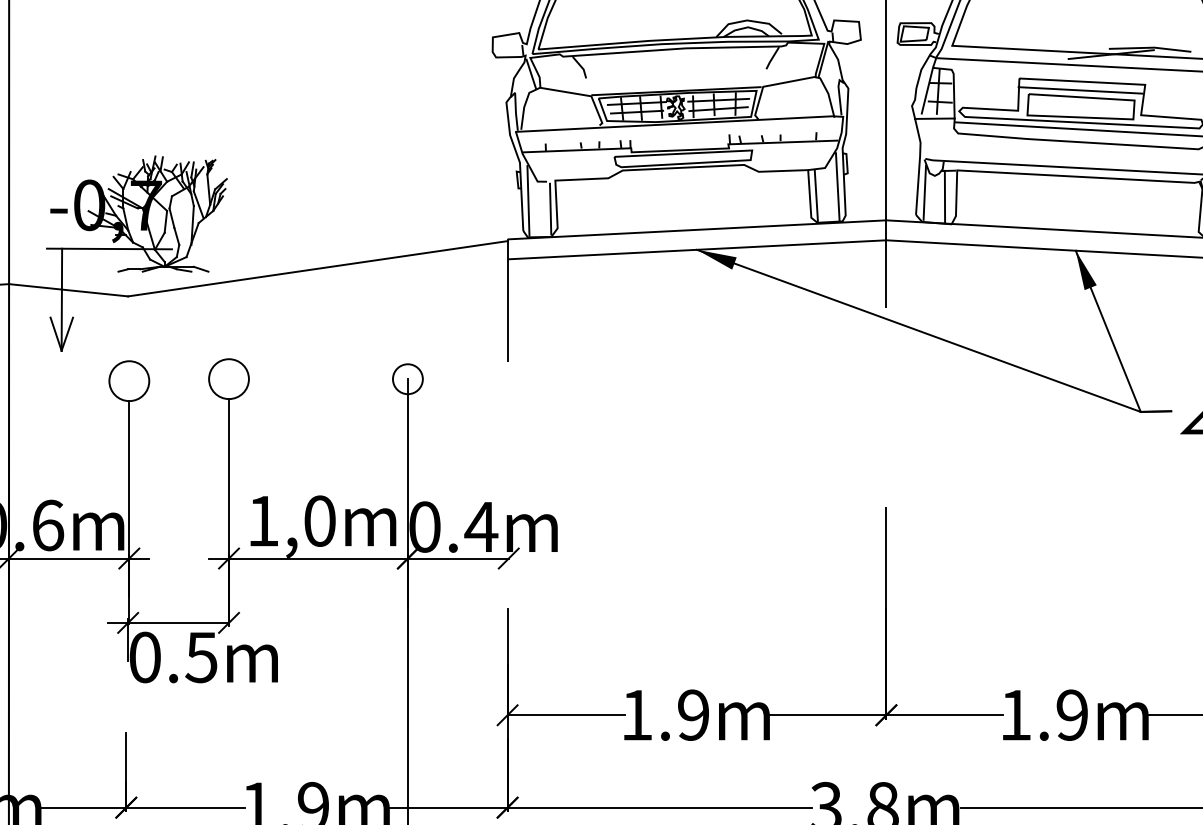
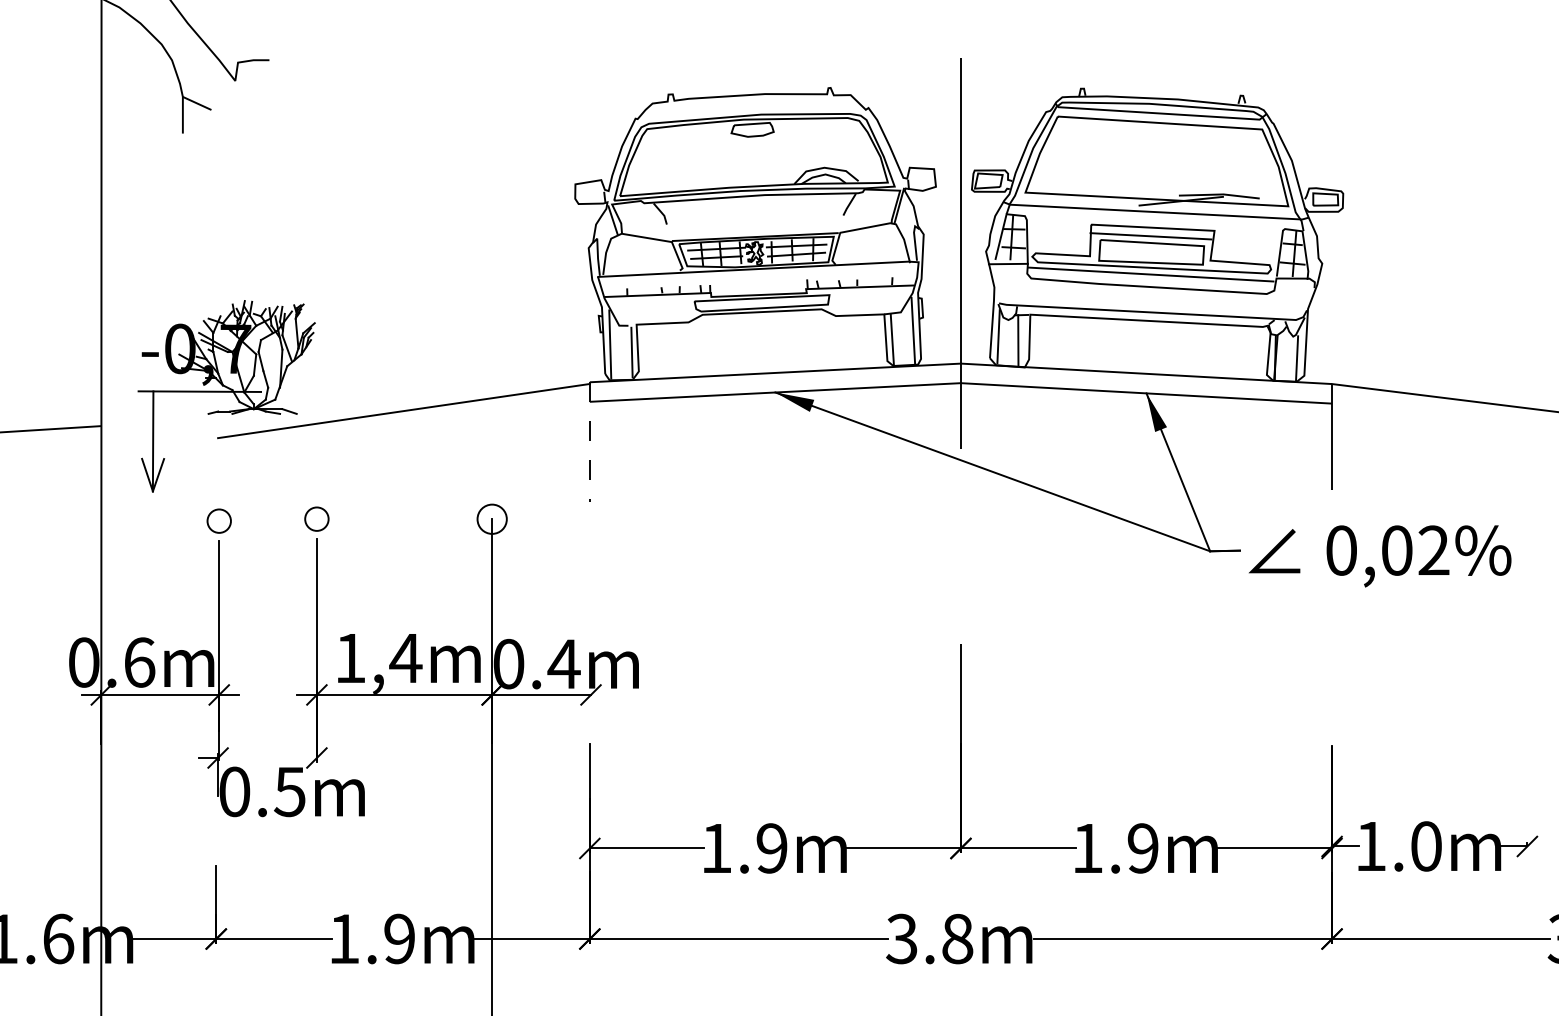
line: (68, 290) -> (159, 432), removed
line: (507, 300) -> (589, 442), solid -> dashed
circle: (228, 378) -> (316, 518), size x0.6
circle: (128, 380) -> (218, 520), size x0.6
text: (319, 521) -> (405, 658), 1,0m -> 1,4m
line: (178, 623) -> (267, 758), removed

